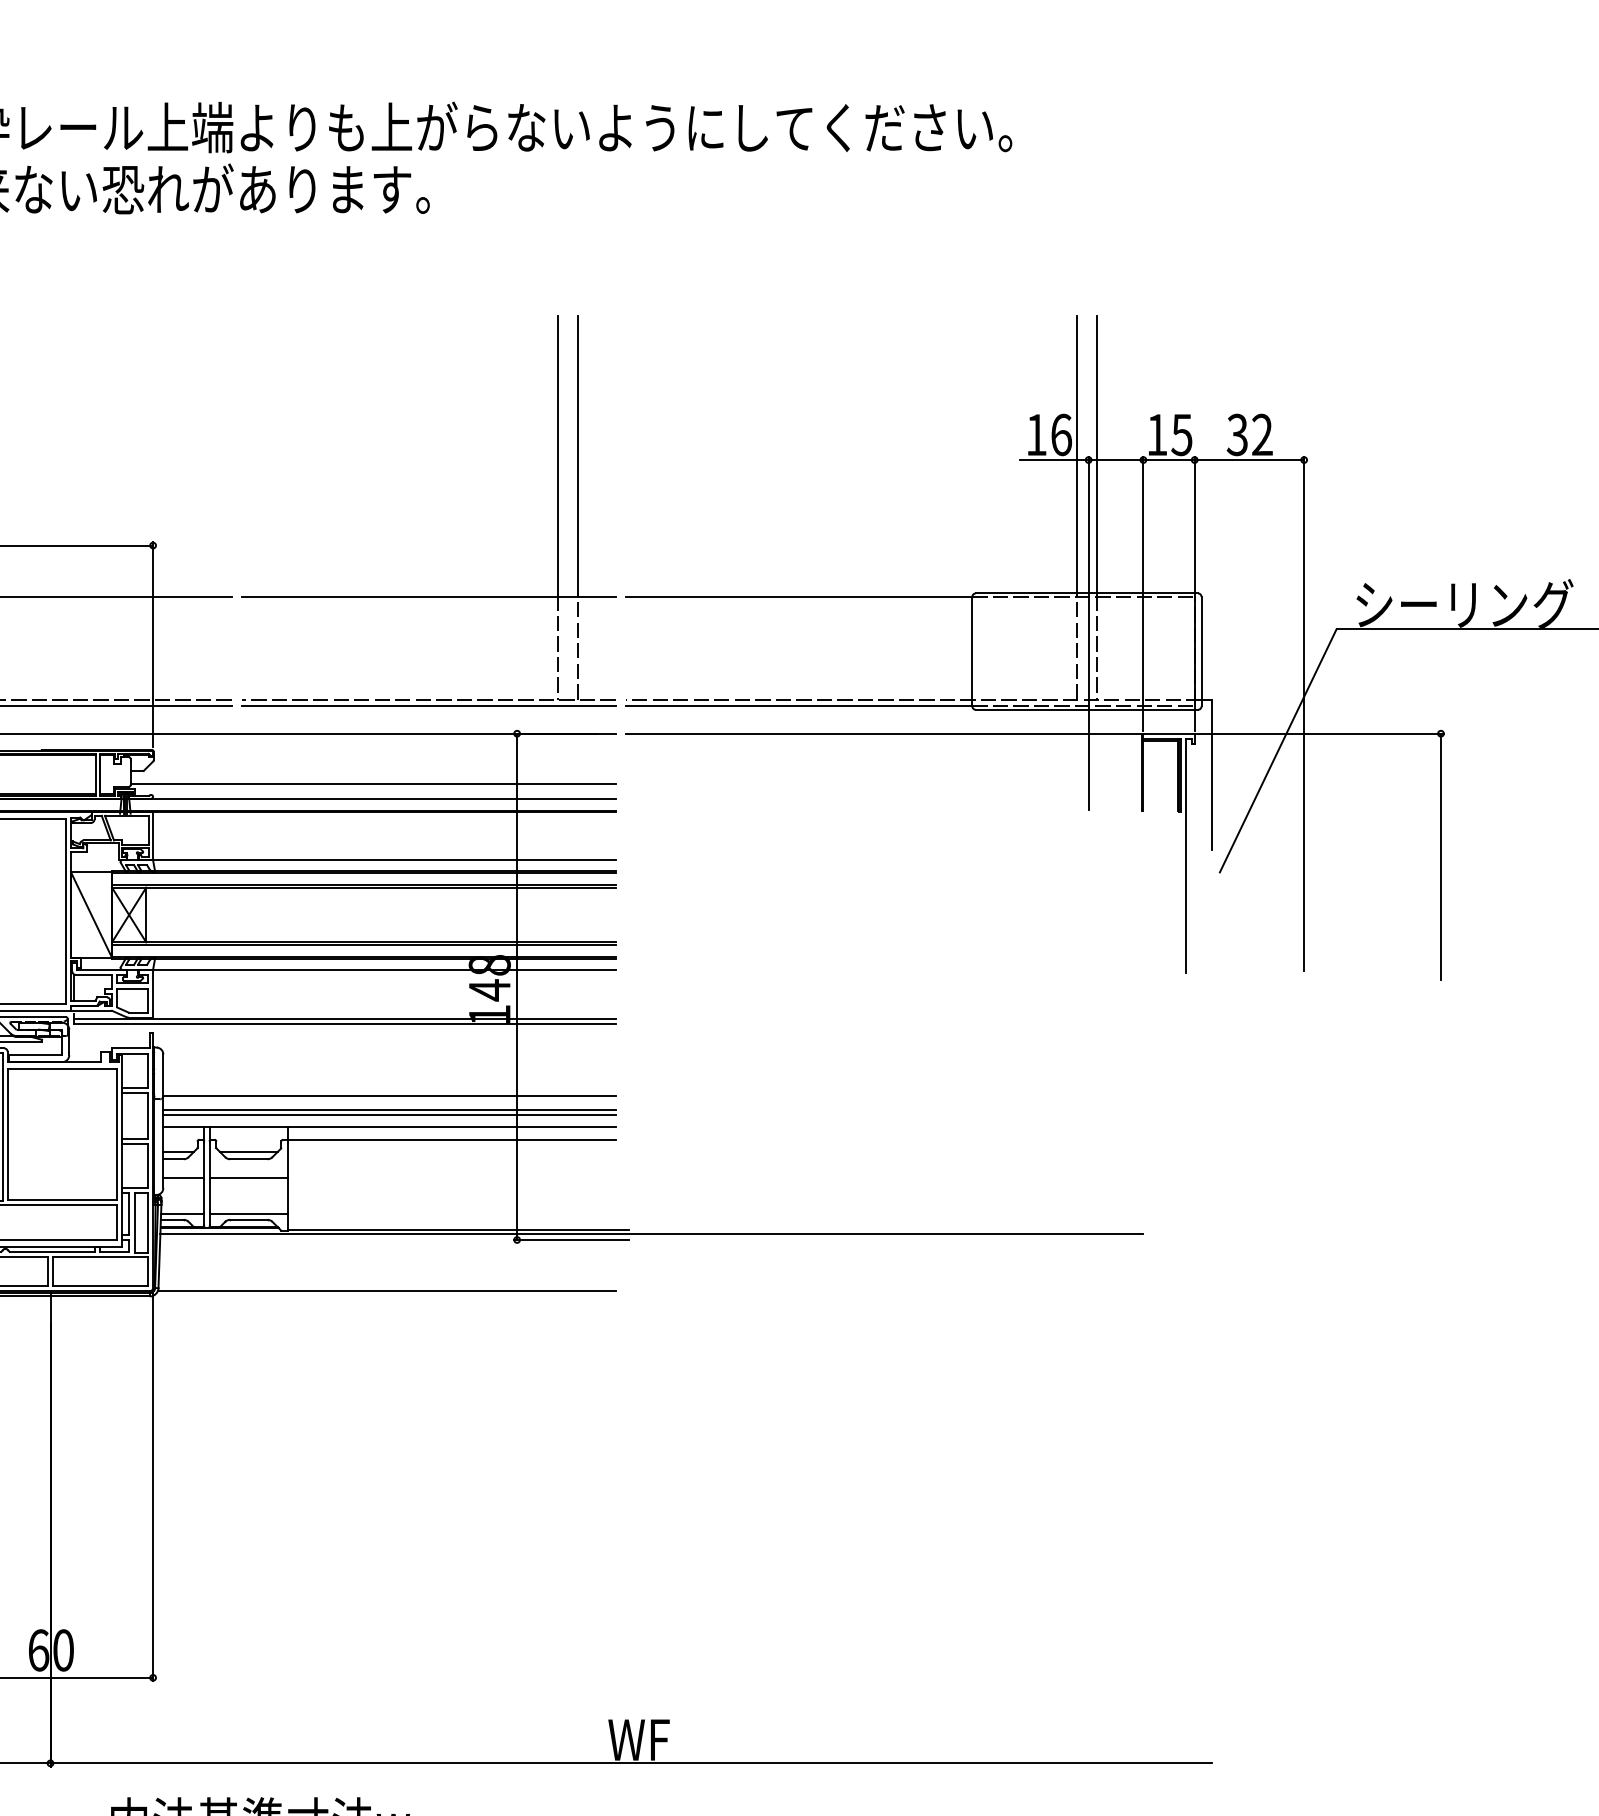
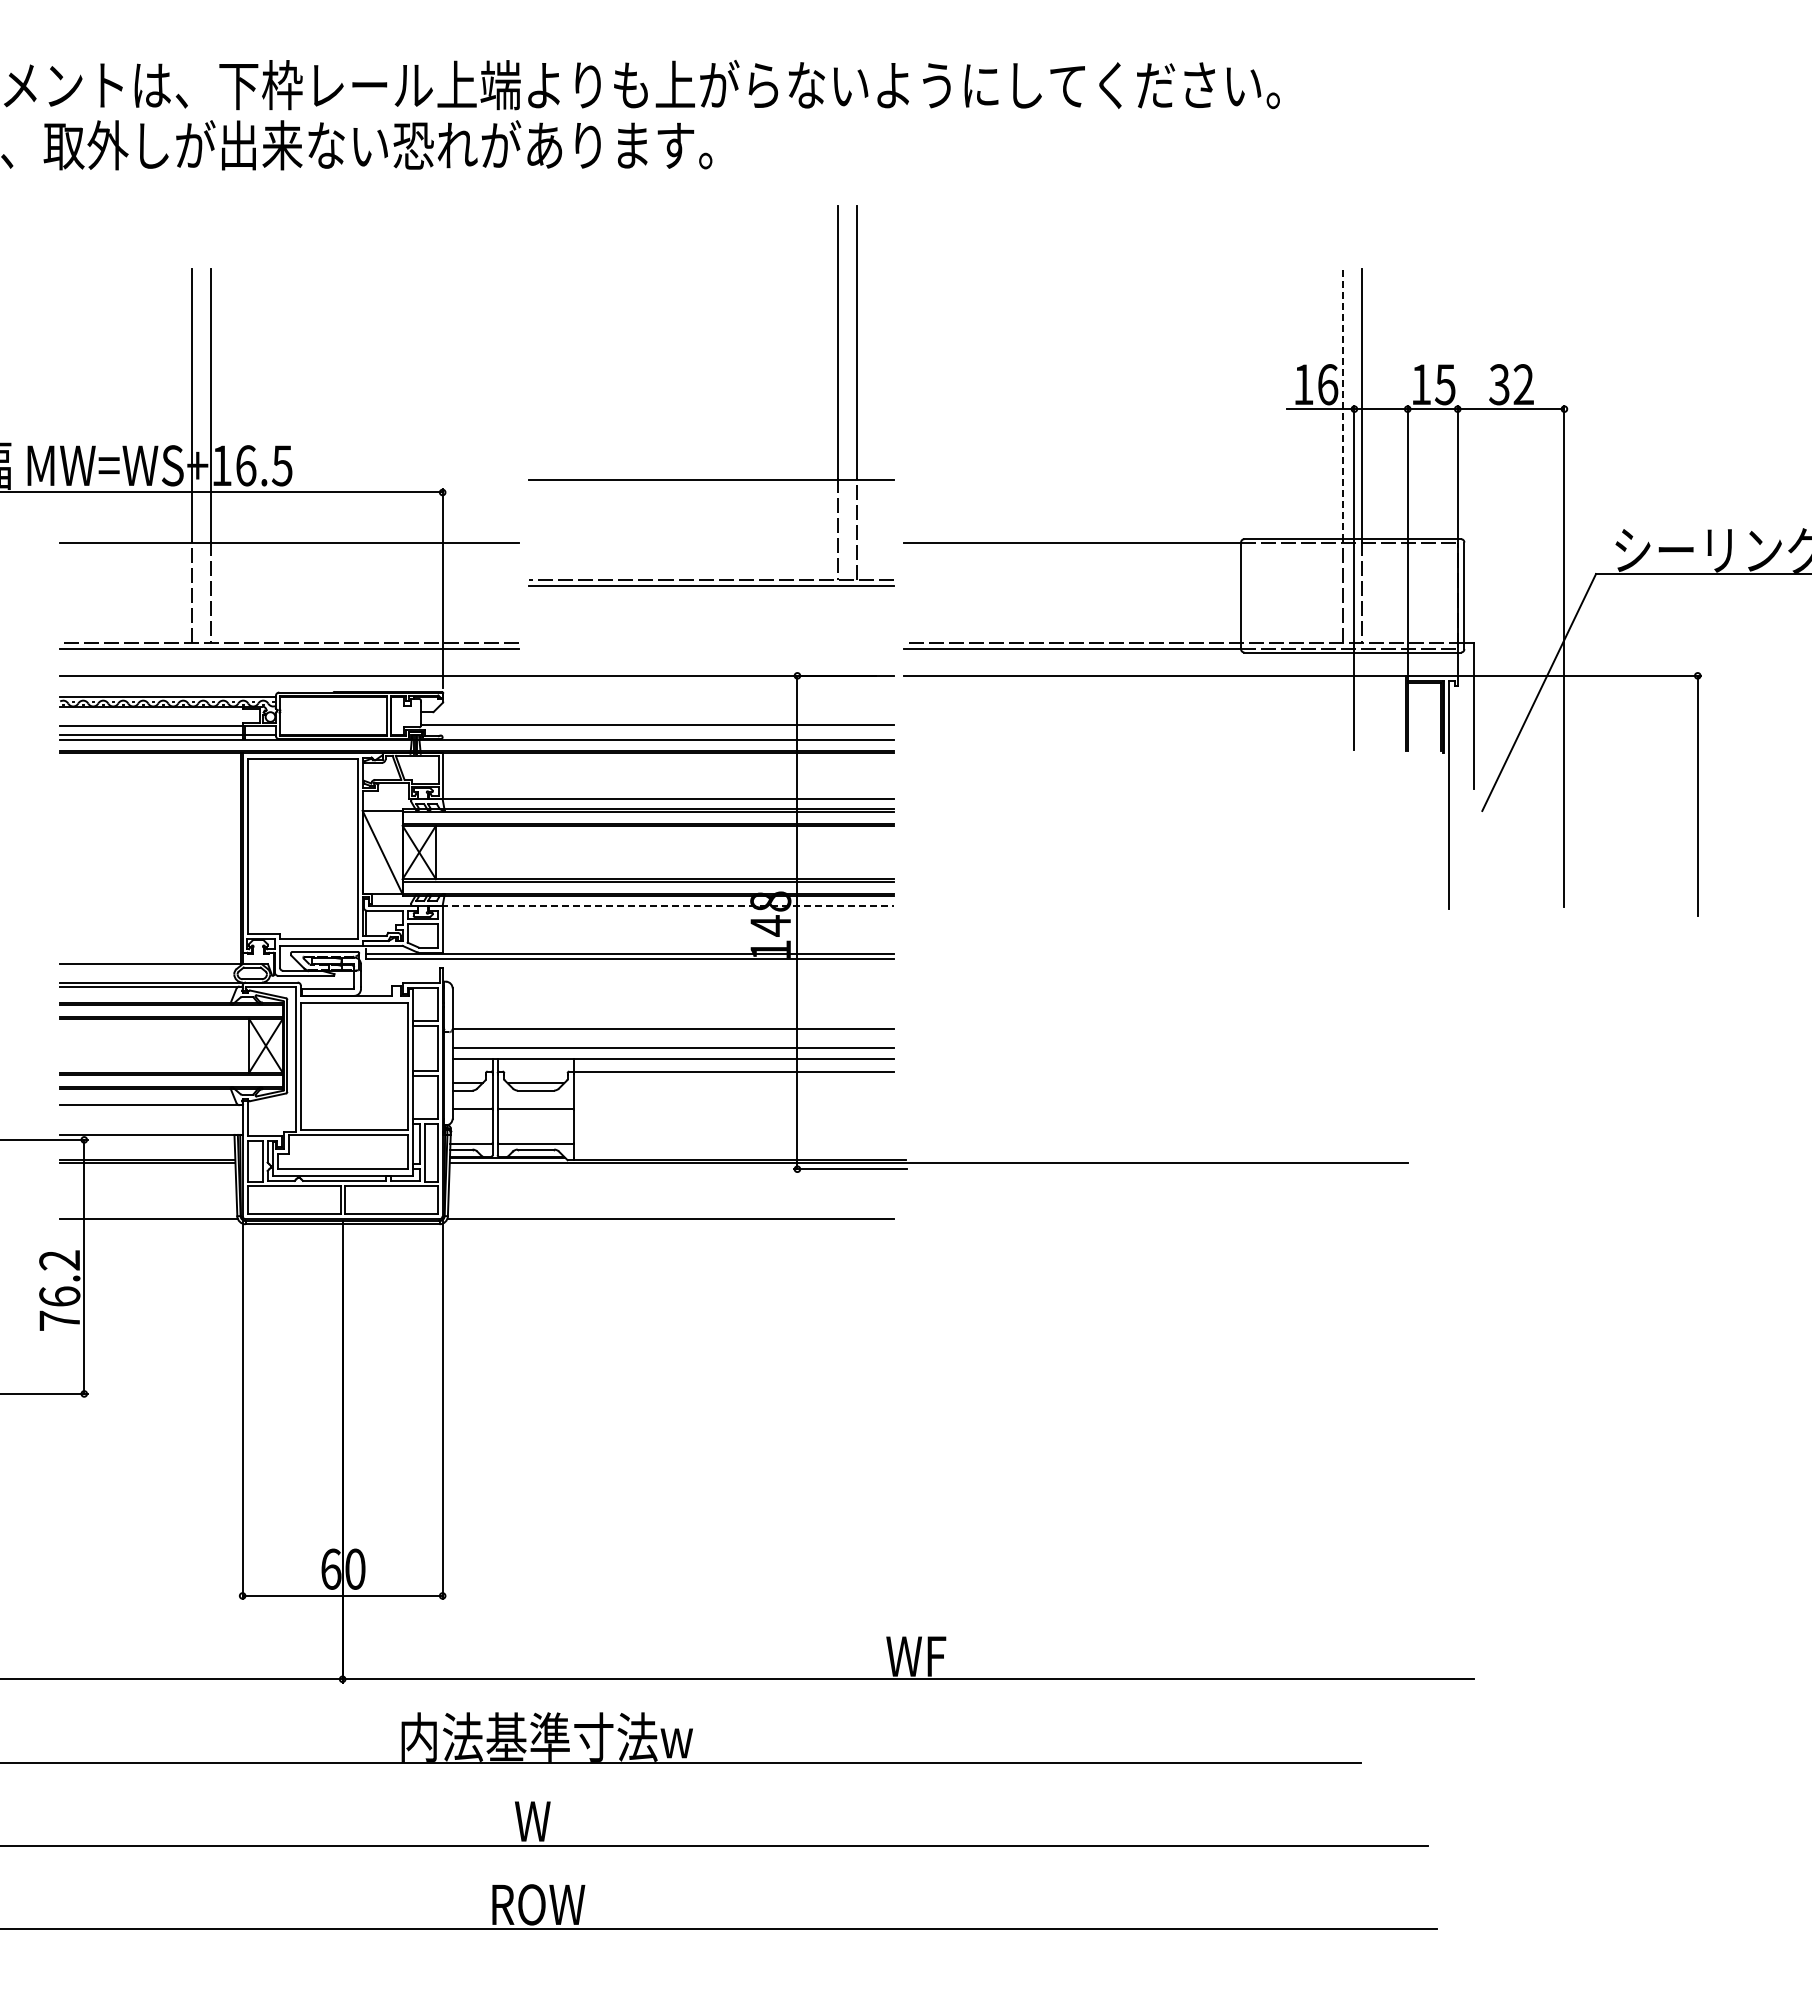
line: (1077, 455) -> (1343, 404), solid -> dashed
part: (428, 596) -> (711, 479), moved
line: (383, 969) -> (667, 905), solid -> dashed
line: (388, 1109) -> (672, 1042), removed

